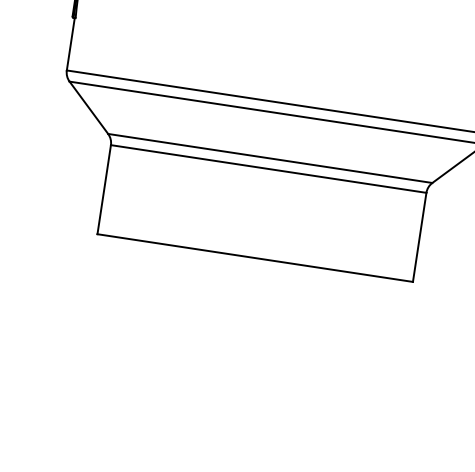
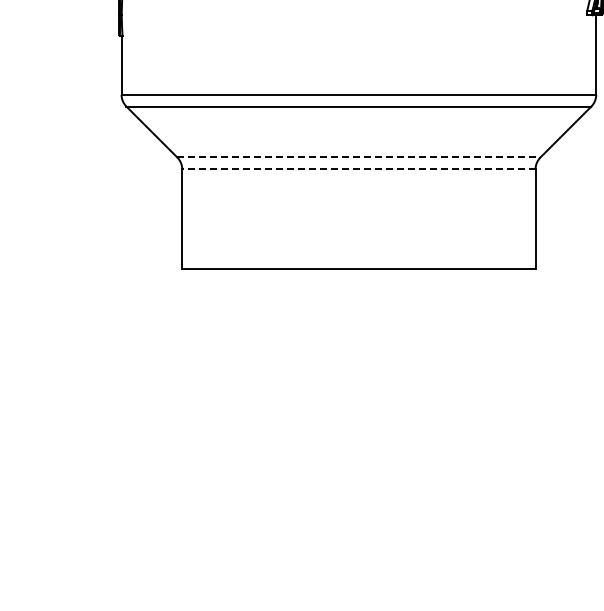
line: (269, 158) -> (358, 157), solid -> dashed
line: (268, 169) -> (358, 169), solid -> dashed

